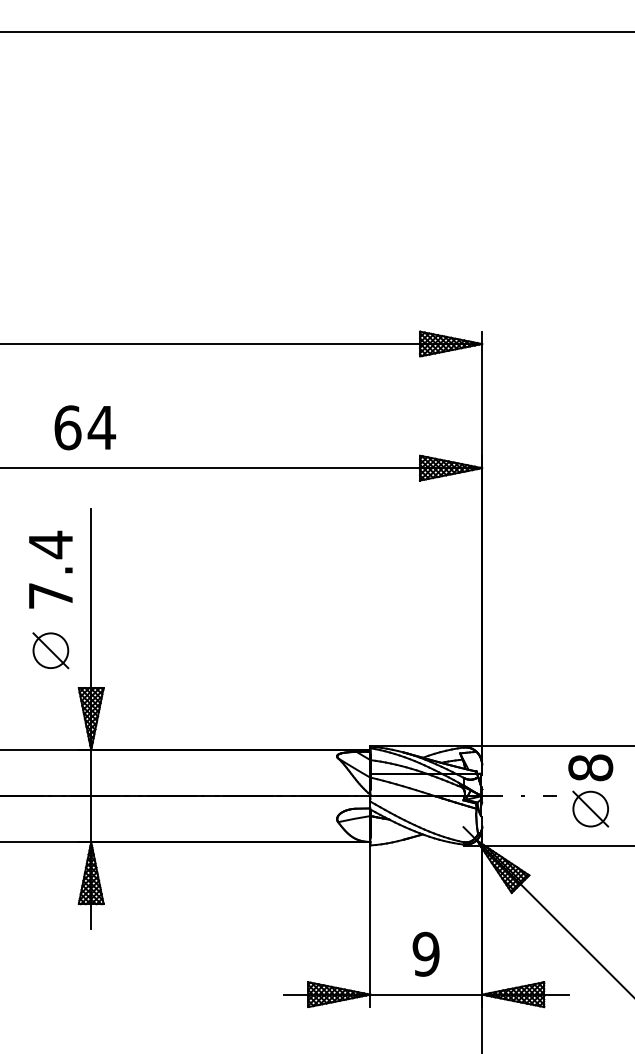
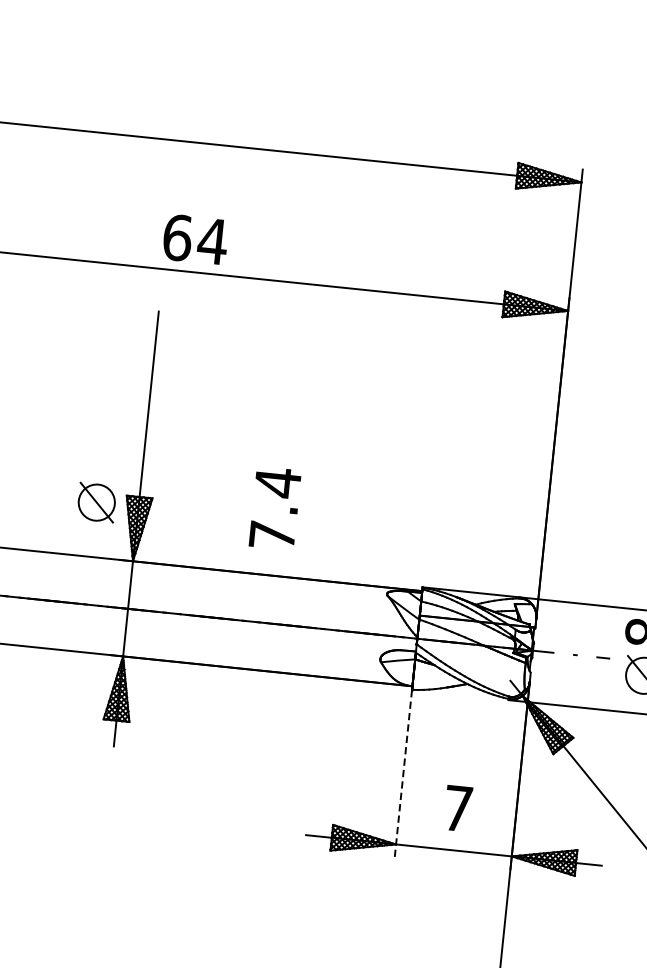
text: (85, 427) -> (195, 239), moved
text: (50, 569) -> (274, 508), moved
part: (50, 650) -> (96, 502), moved
line: (370, 926) -> (403, 773), solid -> dashed
text: (425, 953) -> (457, 807), 9 -> 7

